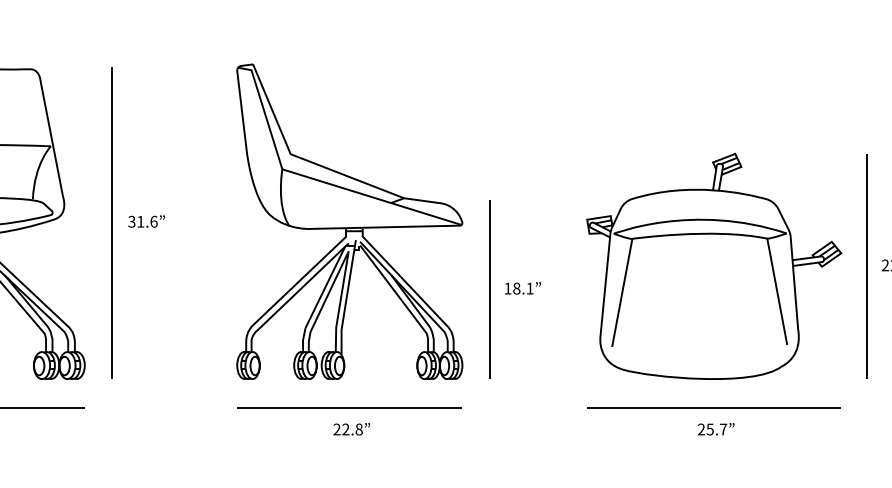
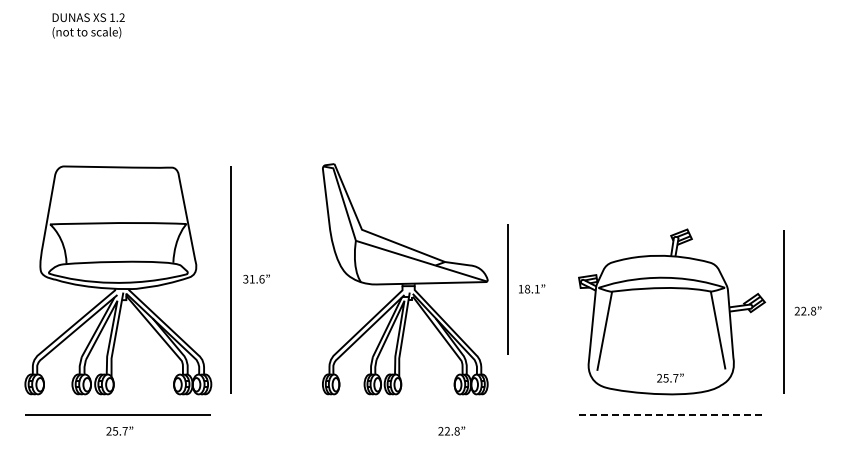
part: (515, 289) -> (526, 289), moved
line: (350, 406) -> (405, 414), removed
line: (713, 407) -> (671, 415), solid -> dashed
text: (351, 428) -> (451, 430), moved
text: (716, 428) -> (670, 377), moved

